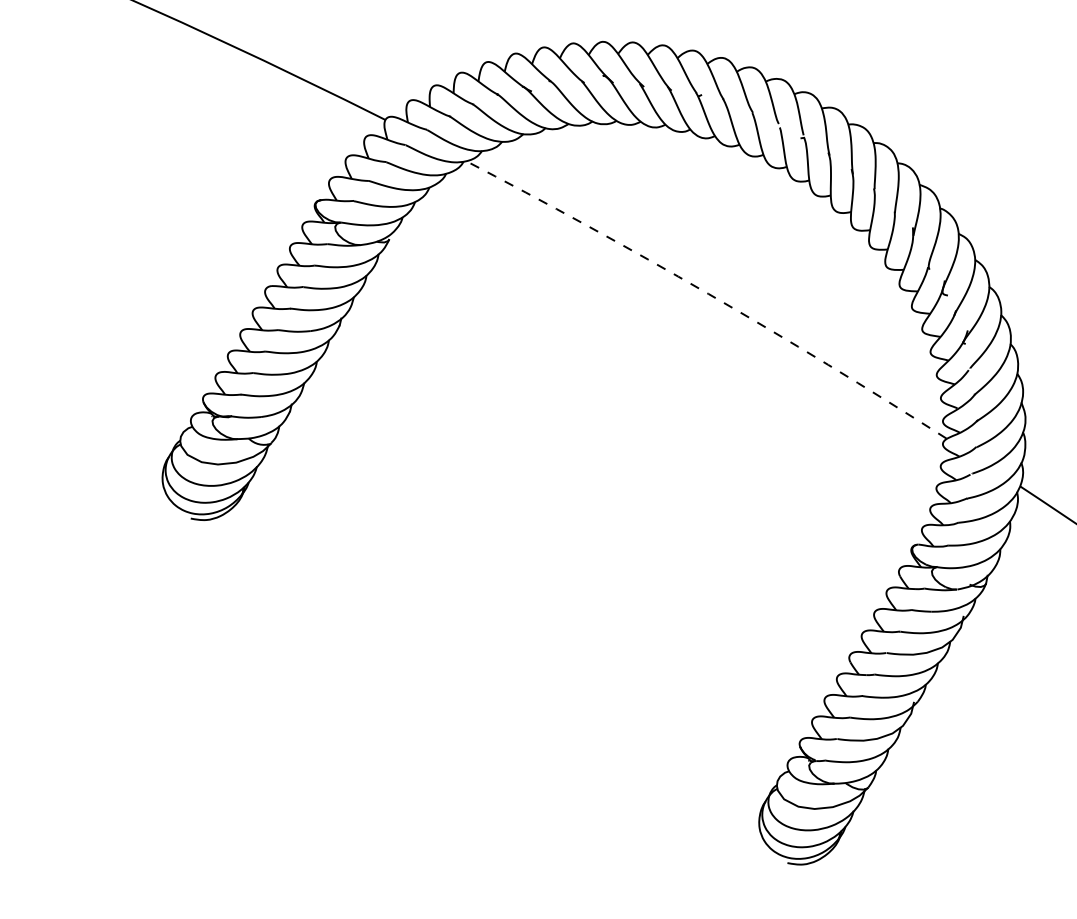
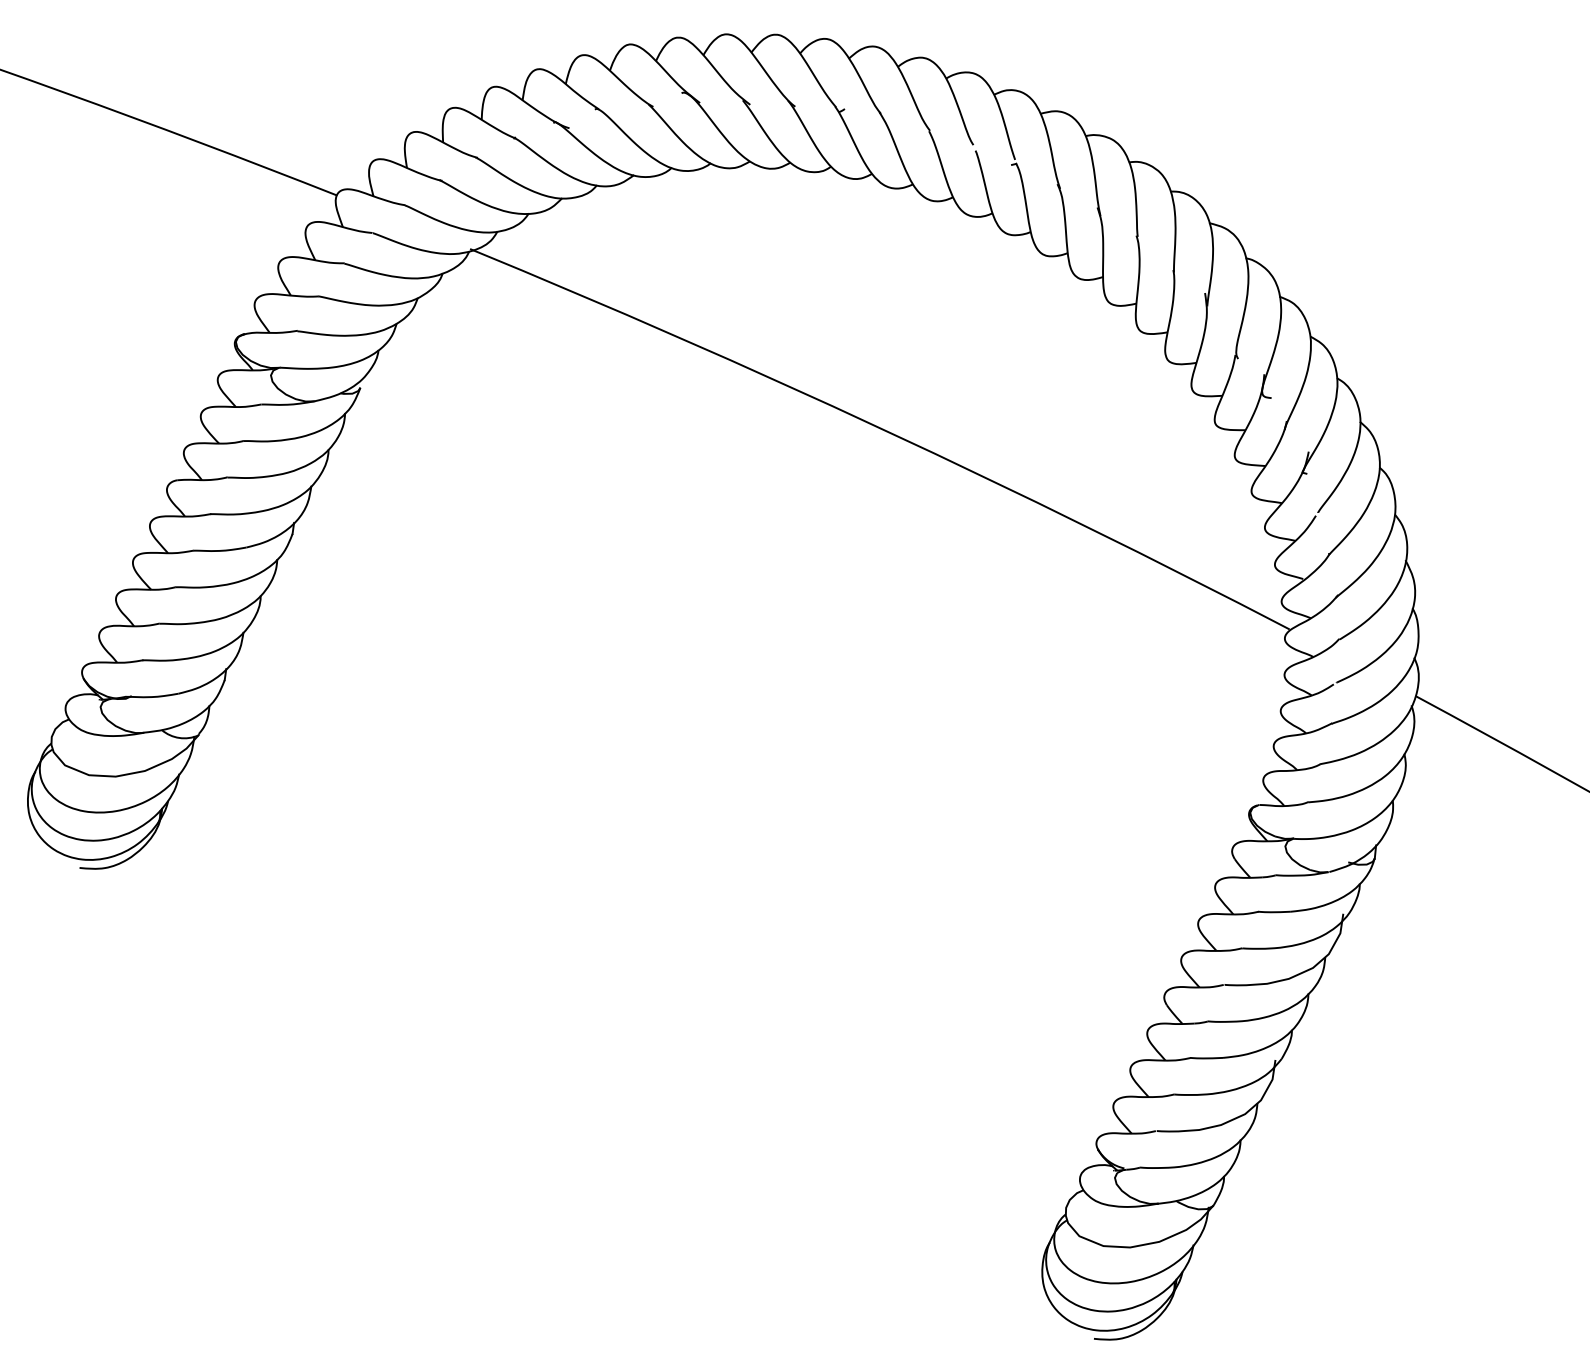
arc: (708, 293) -> (884, 429), dashed -> solid

